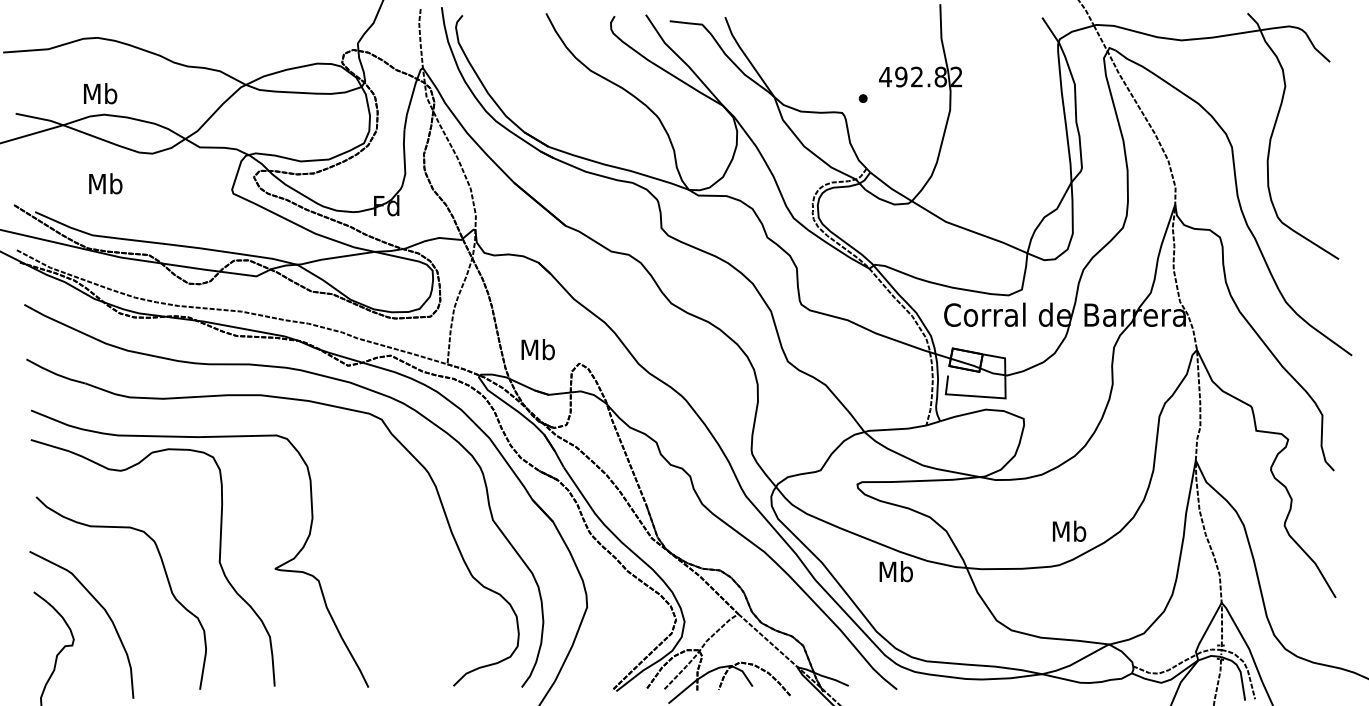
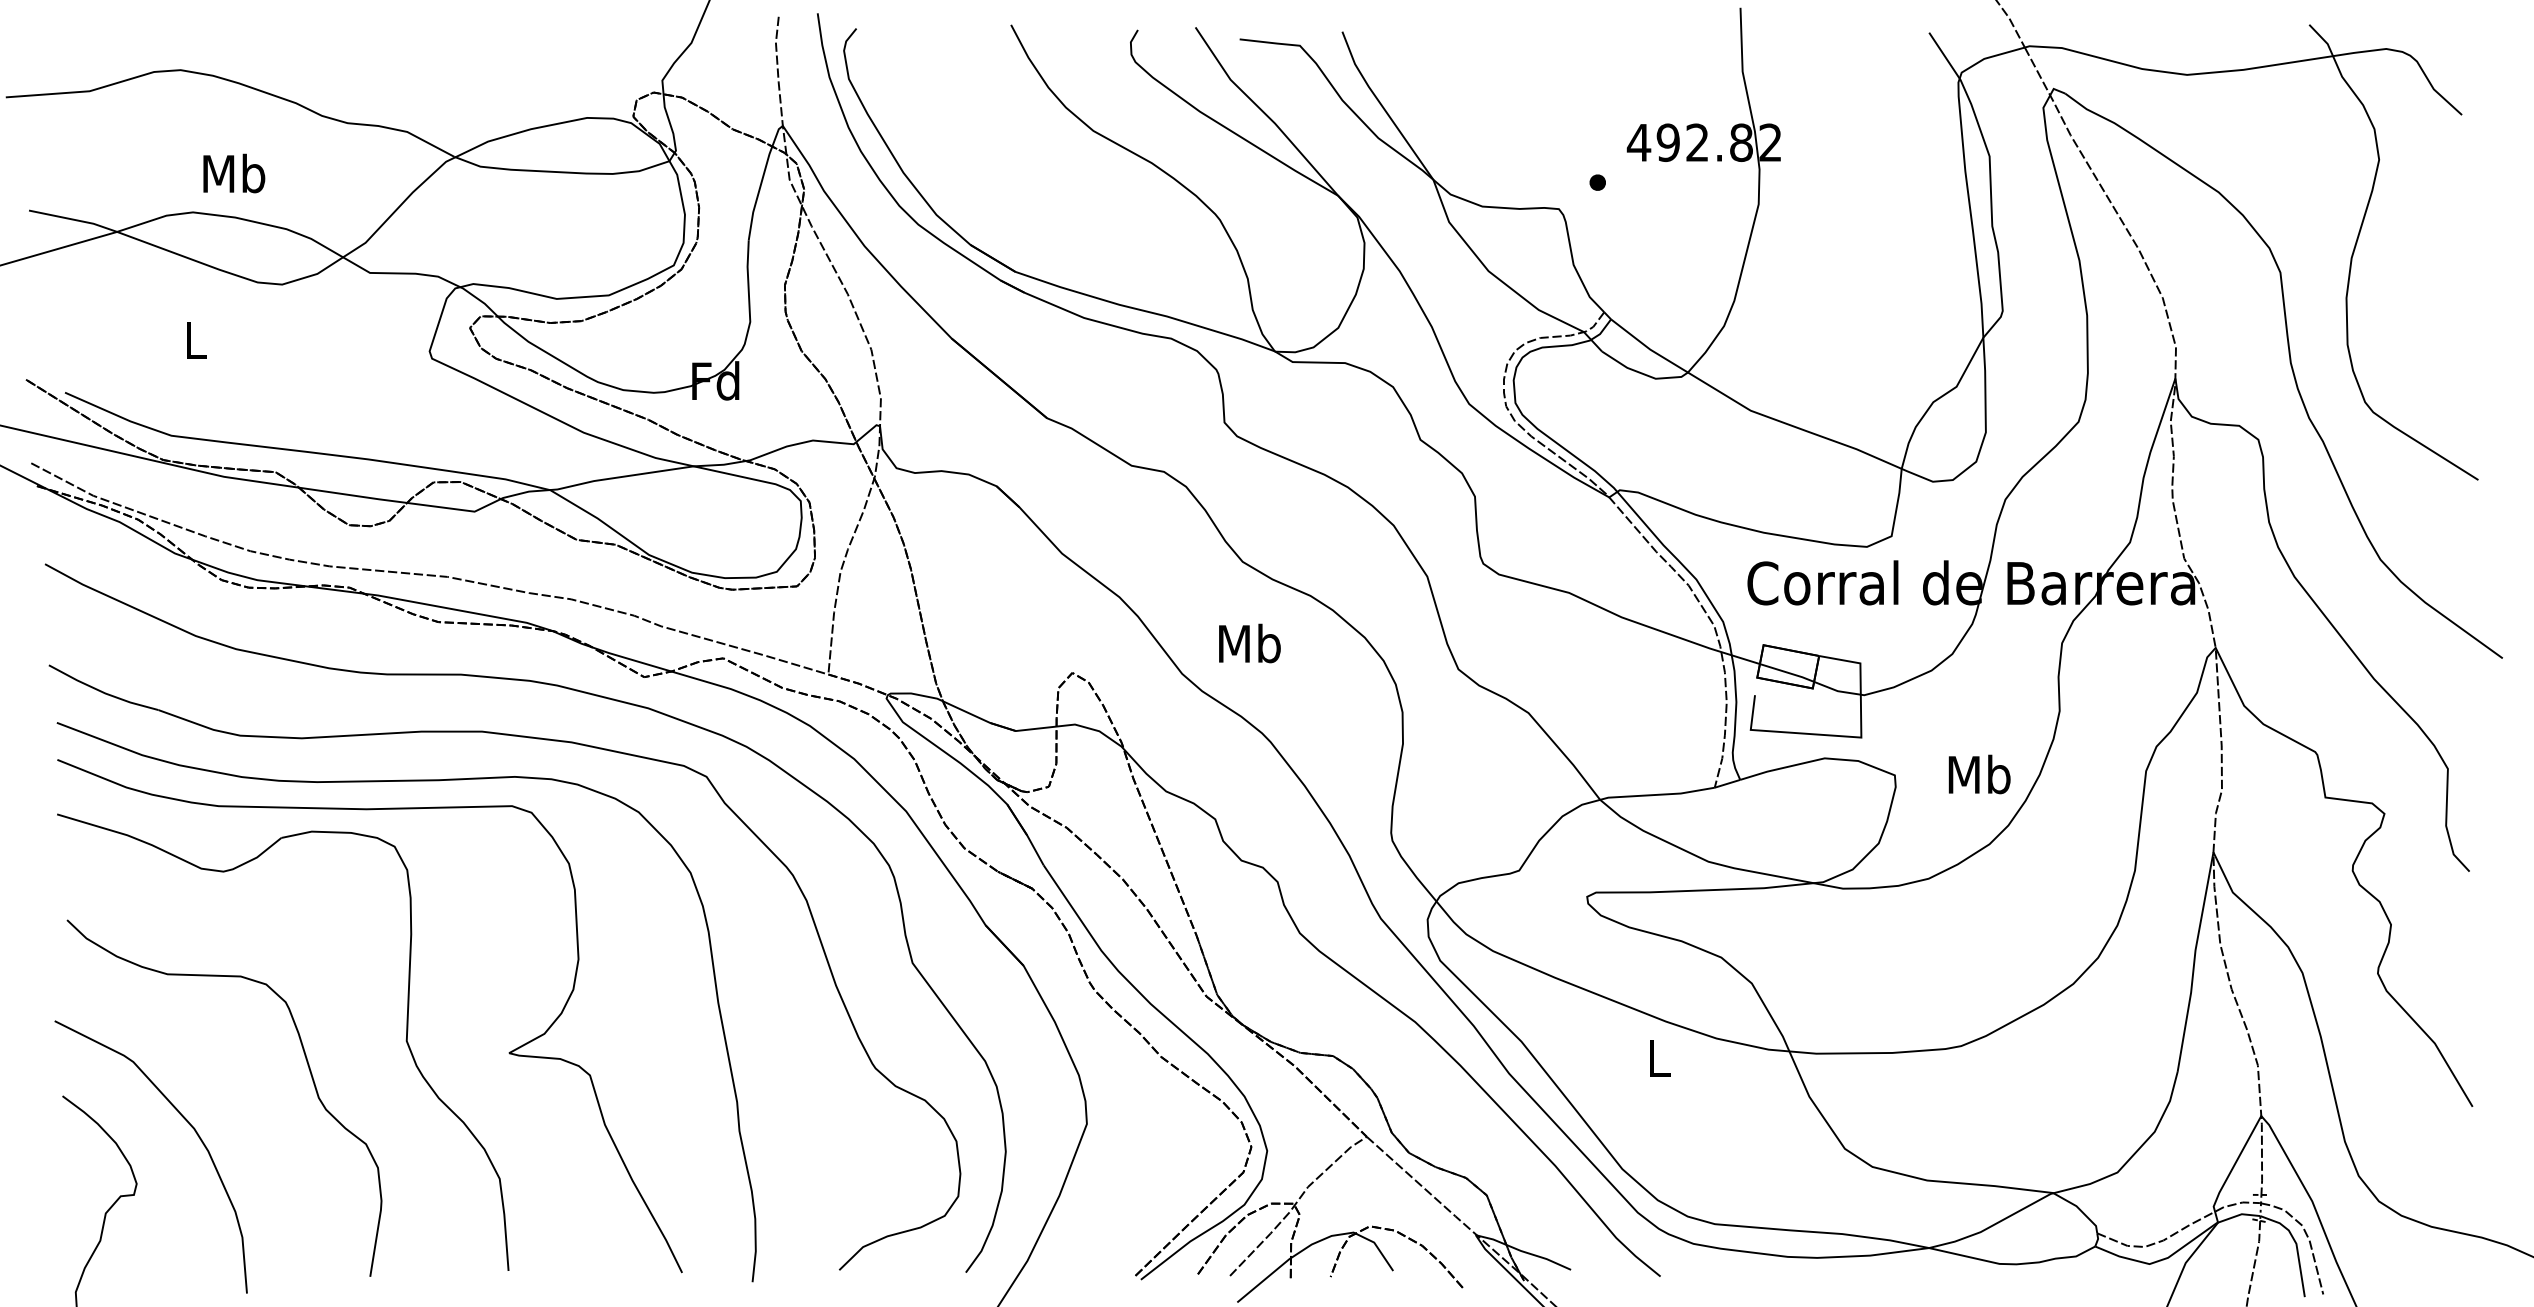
text: (100, 93) -> (234, 173), moved
text: (105, 183) -> (195, 339), Mb -> L
text: (537, 349) -> (1248, 643), moved
curve: (219, 422) -> (406, 782), added
text: (1069, 530) -> (1979, 772), moved
text: (895, 571) -> (1657, 1057), Mb -> L

